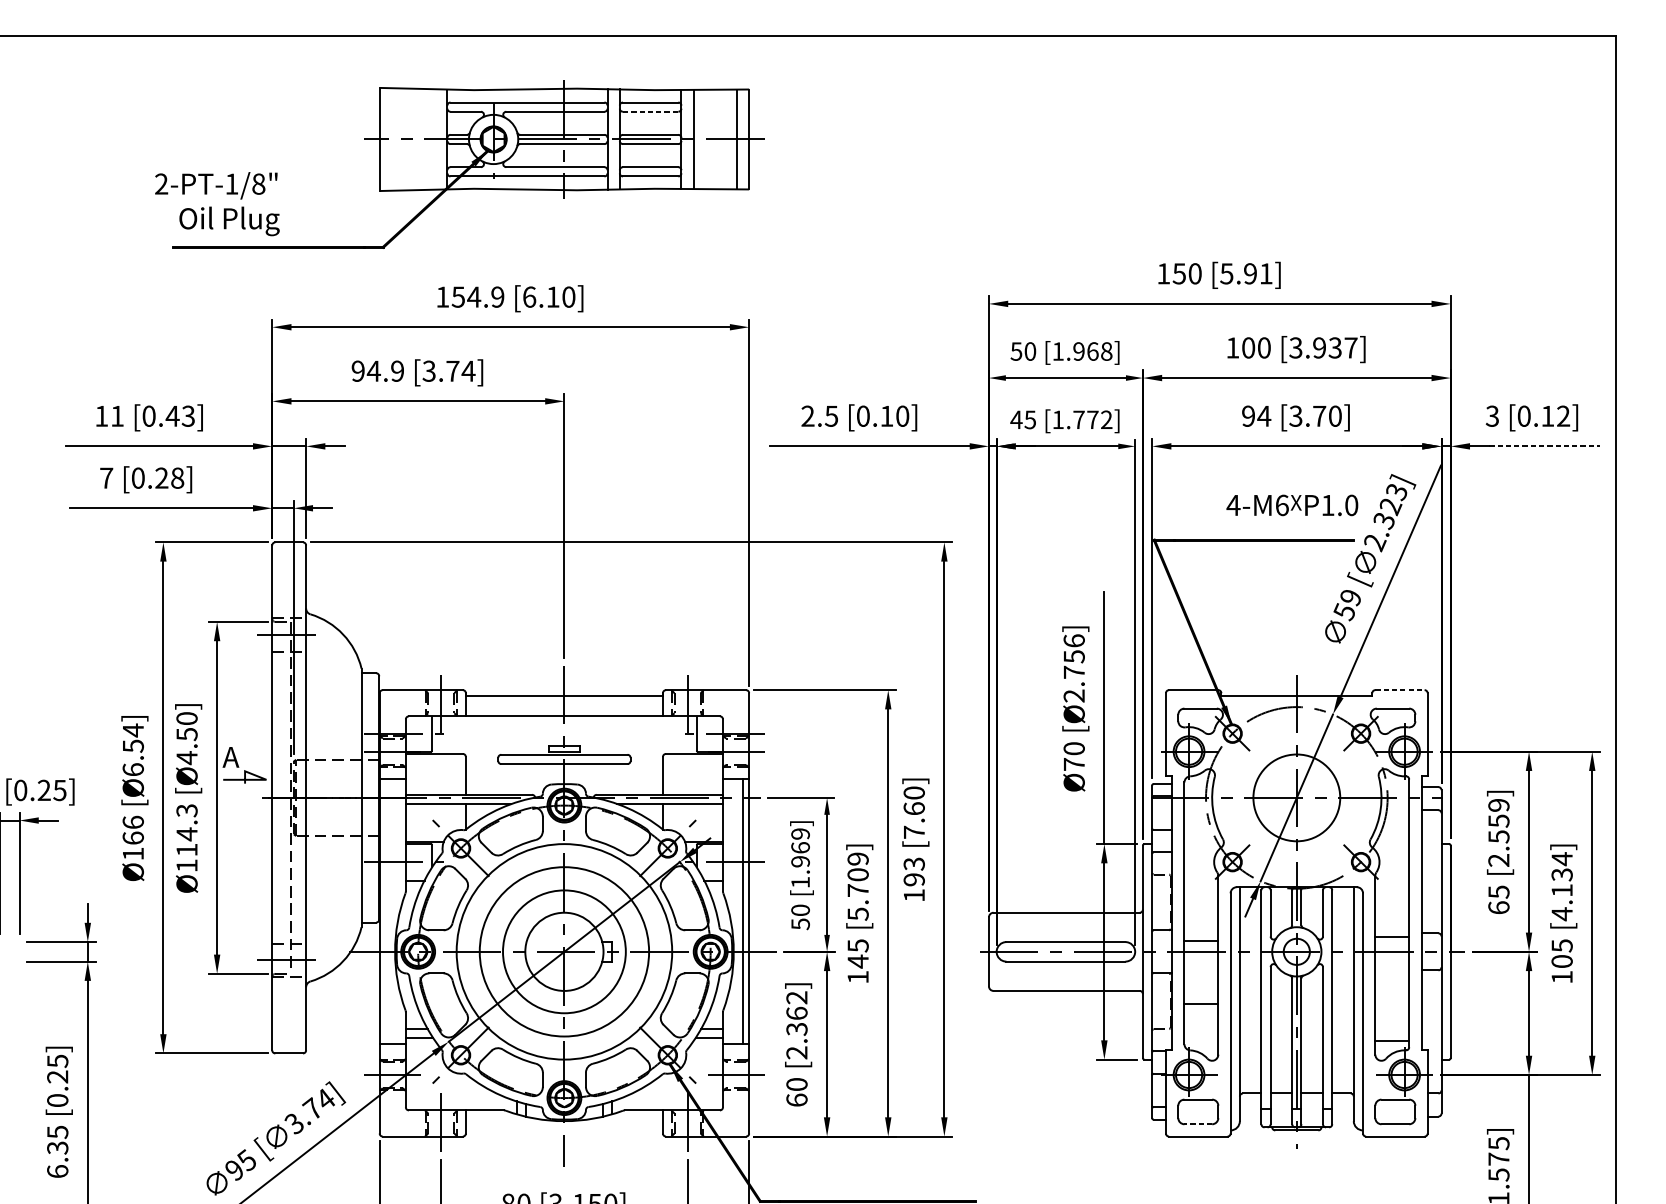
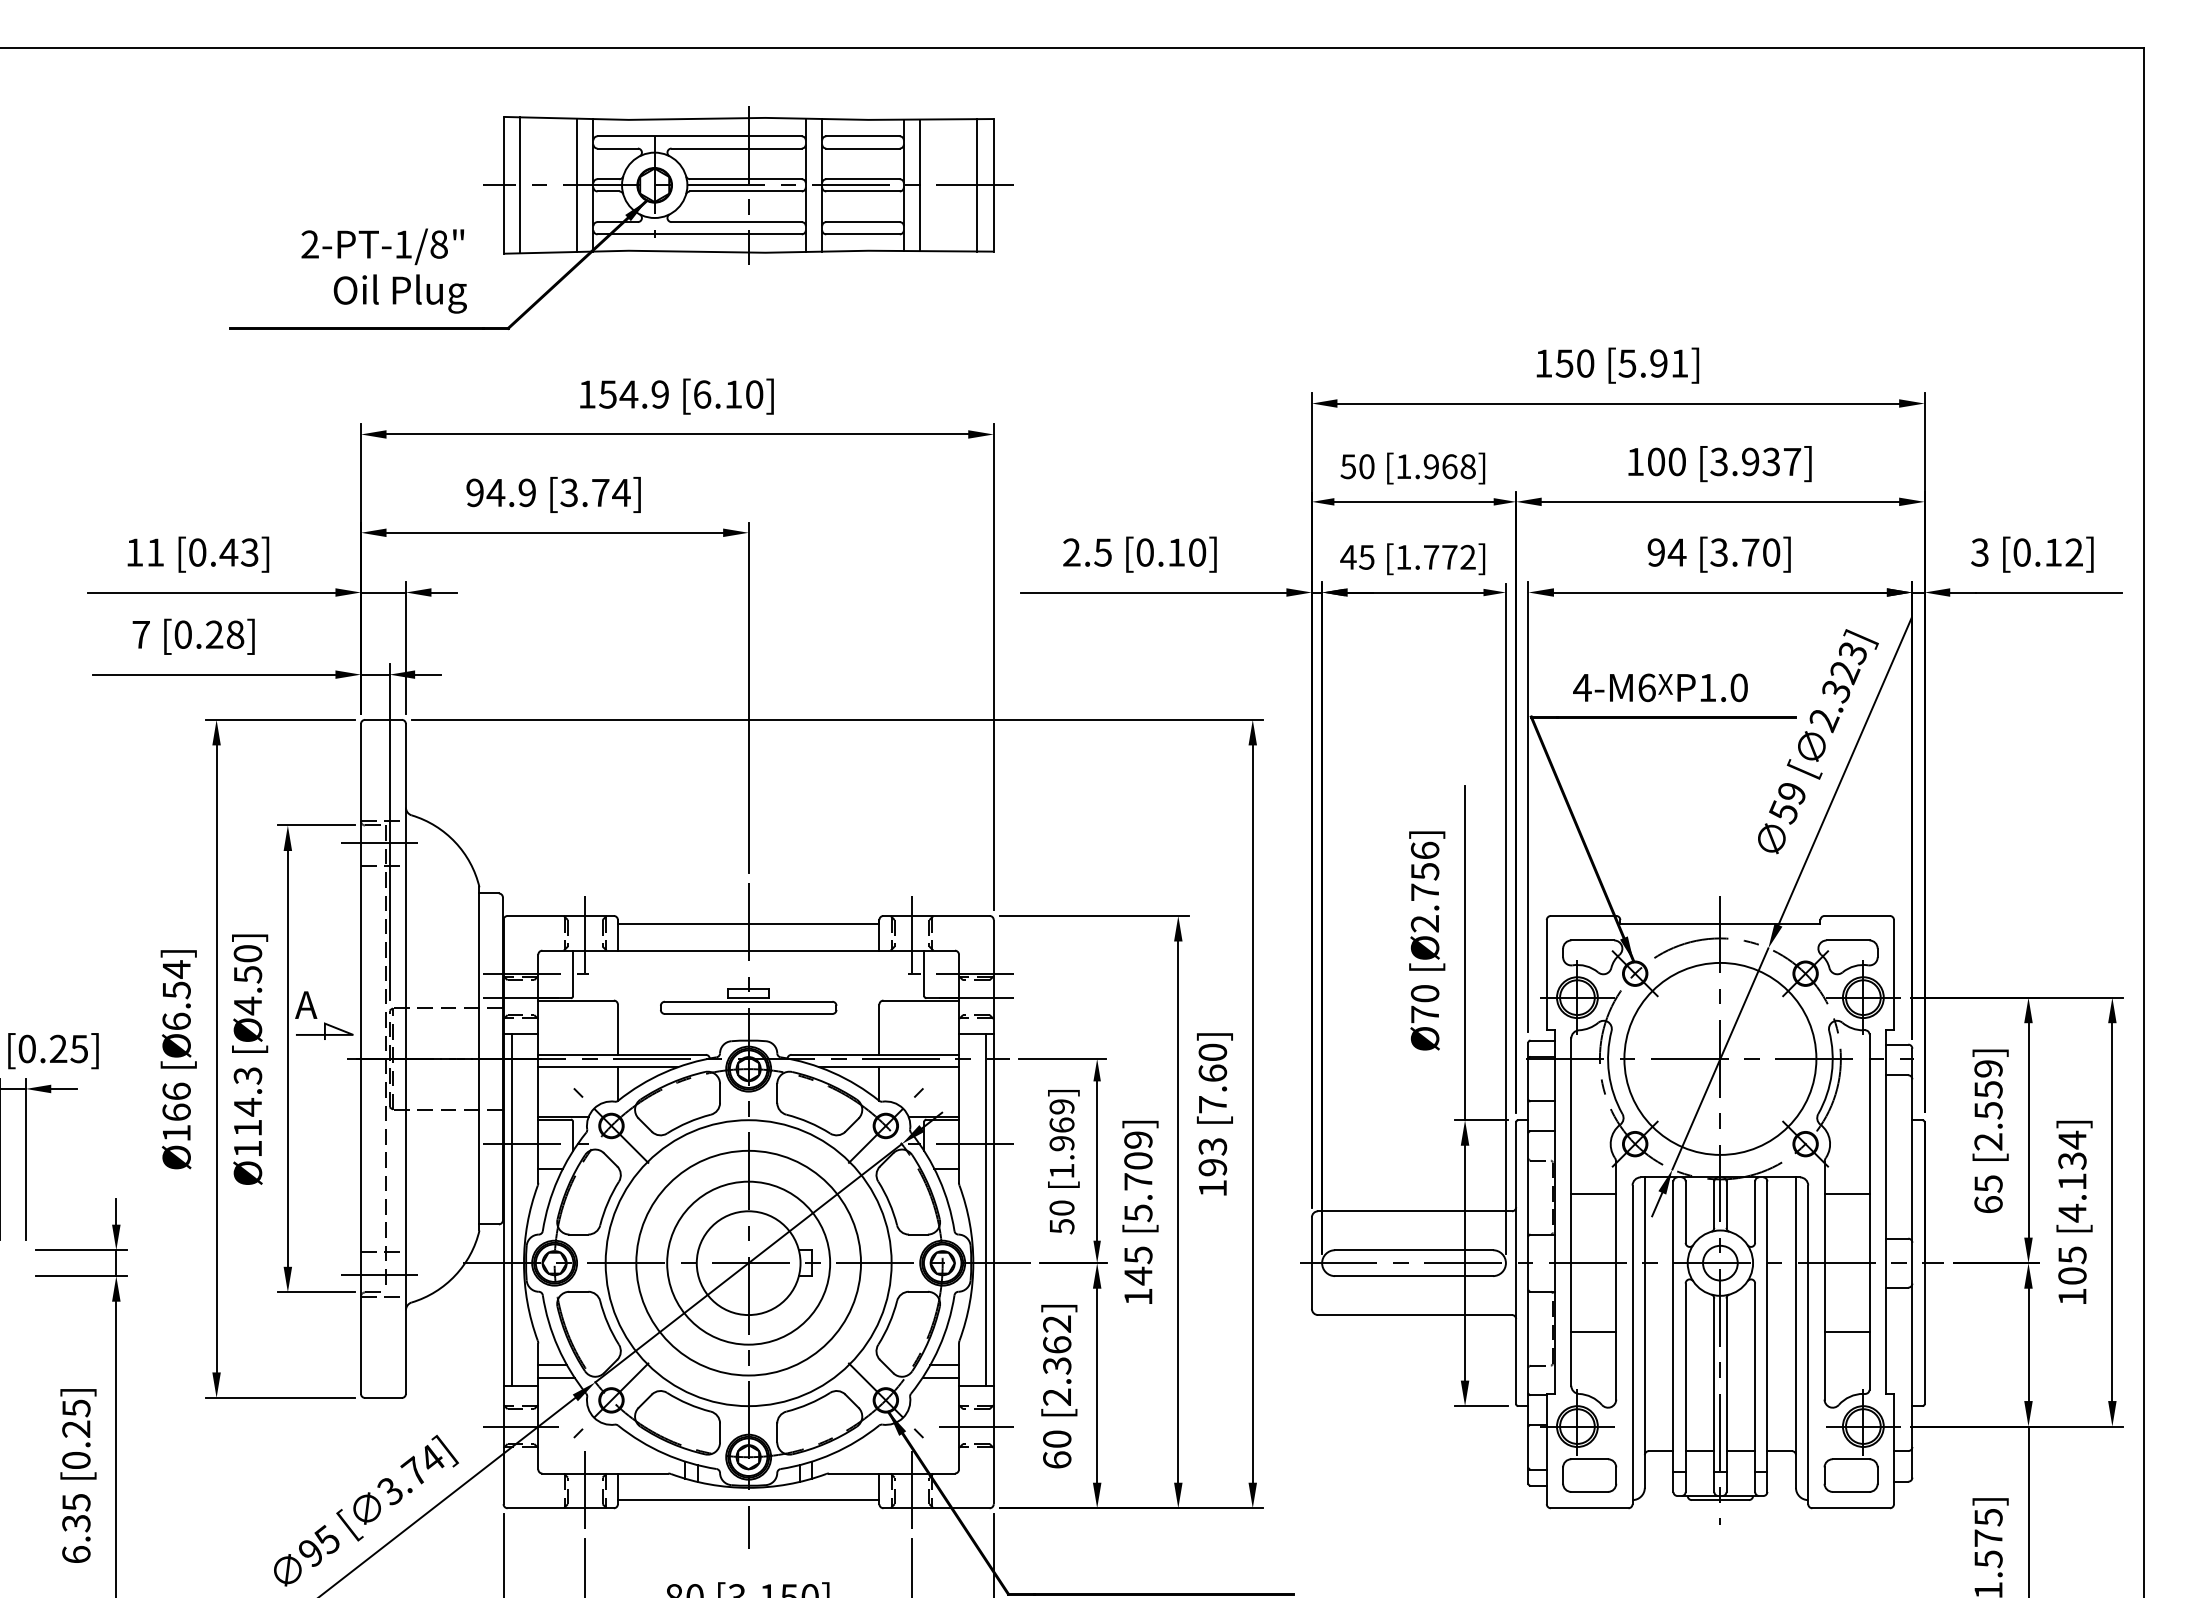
line: (650, 111) -> (863, 148), dashed -> solid
line: (435, 138) -> (577, 184), added
line: (391, 139) -> (519, 185), added
text: (216, 203) -> (383, 270), moved
line: (1544, 446) -> (2049, 592), dashed -> solid
text: (1292, 505) -> (1660, 687), moved
line: (1400, 689) -> (1857, 915), dashed -> solid
circle: (1296, 797) -> (1720, 1058), size x1.67
line: (385, 911) -> (511, 1209), added
line: (1391, 937) -> (1846, 1194), moved
line: (1201, 940) -> (1593, 1194), moved
line: (1391, 1040) -> (1846, 1331), moved
line: (1198, 1123) -> (1589, 1491), dashed -> solid
line: (564, 1130) -> (748, 1500), added

